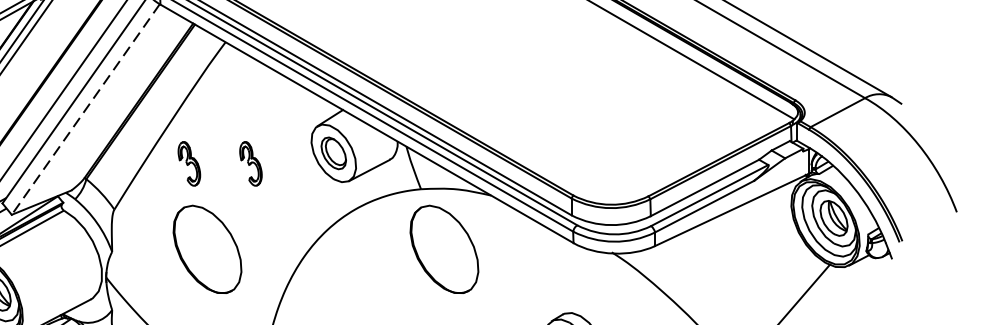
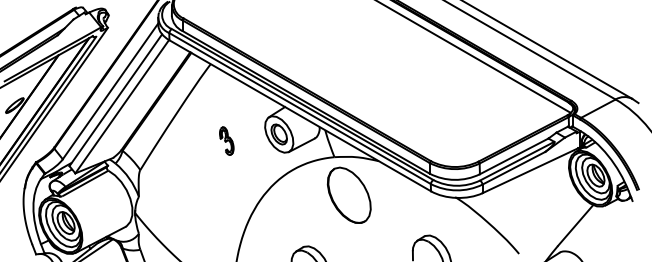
line: (84, 110) -> (121, 107), dashed -> solid
part: (188, 162) -> (187, 140), removed
part: (206, 248) -> (198, 194), removed

